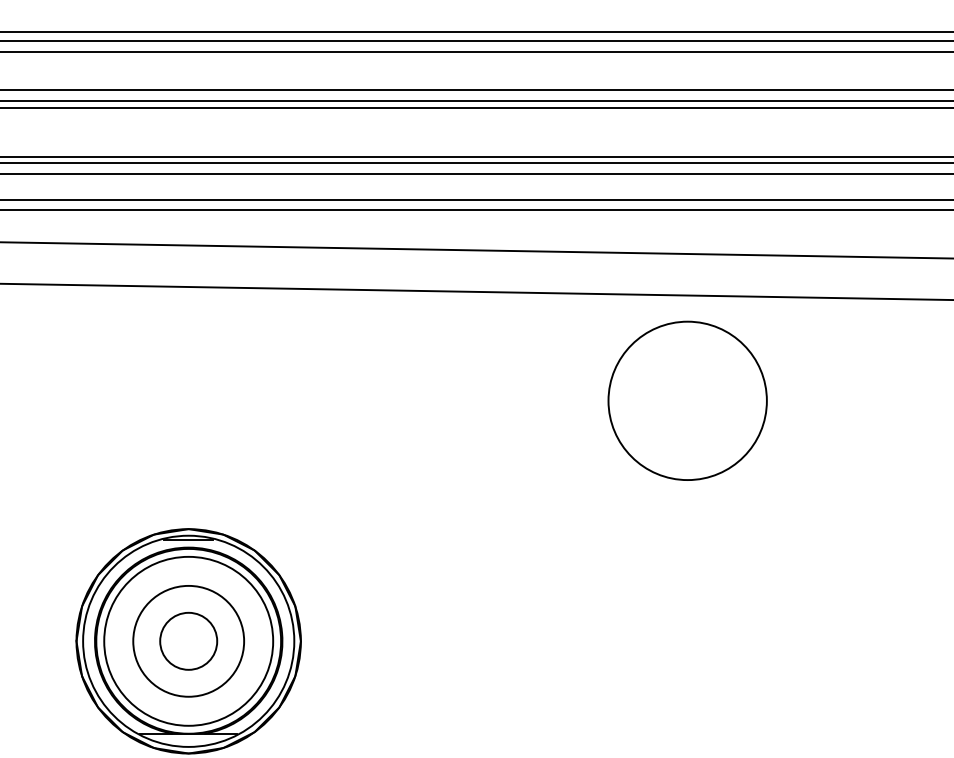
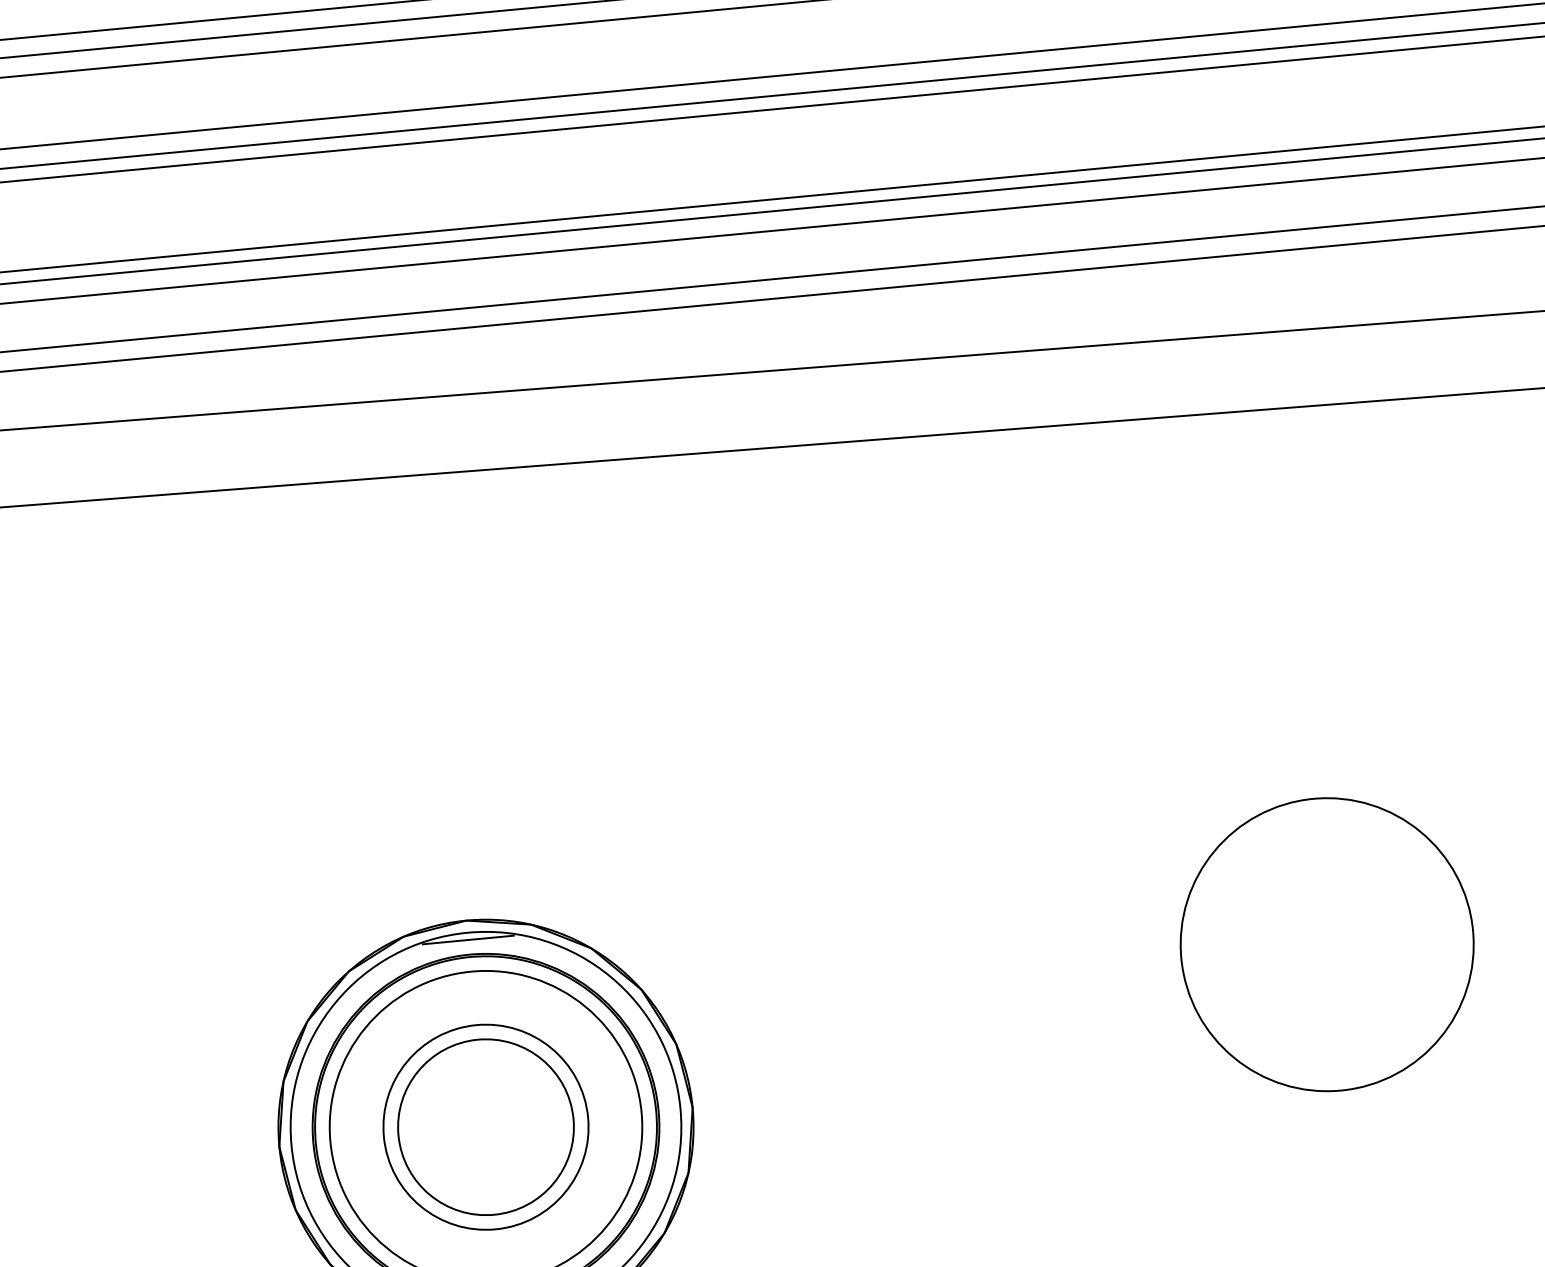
circle: (687, 400) -> (1326, 944), moved
circle: (188, 640) -> (485, 1125), size x1.67

